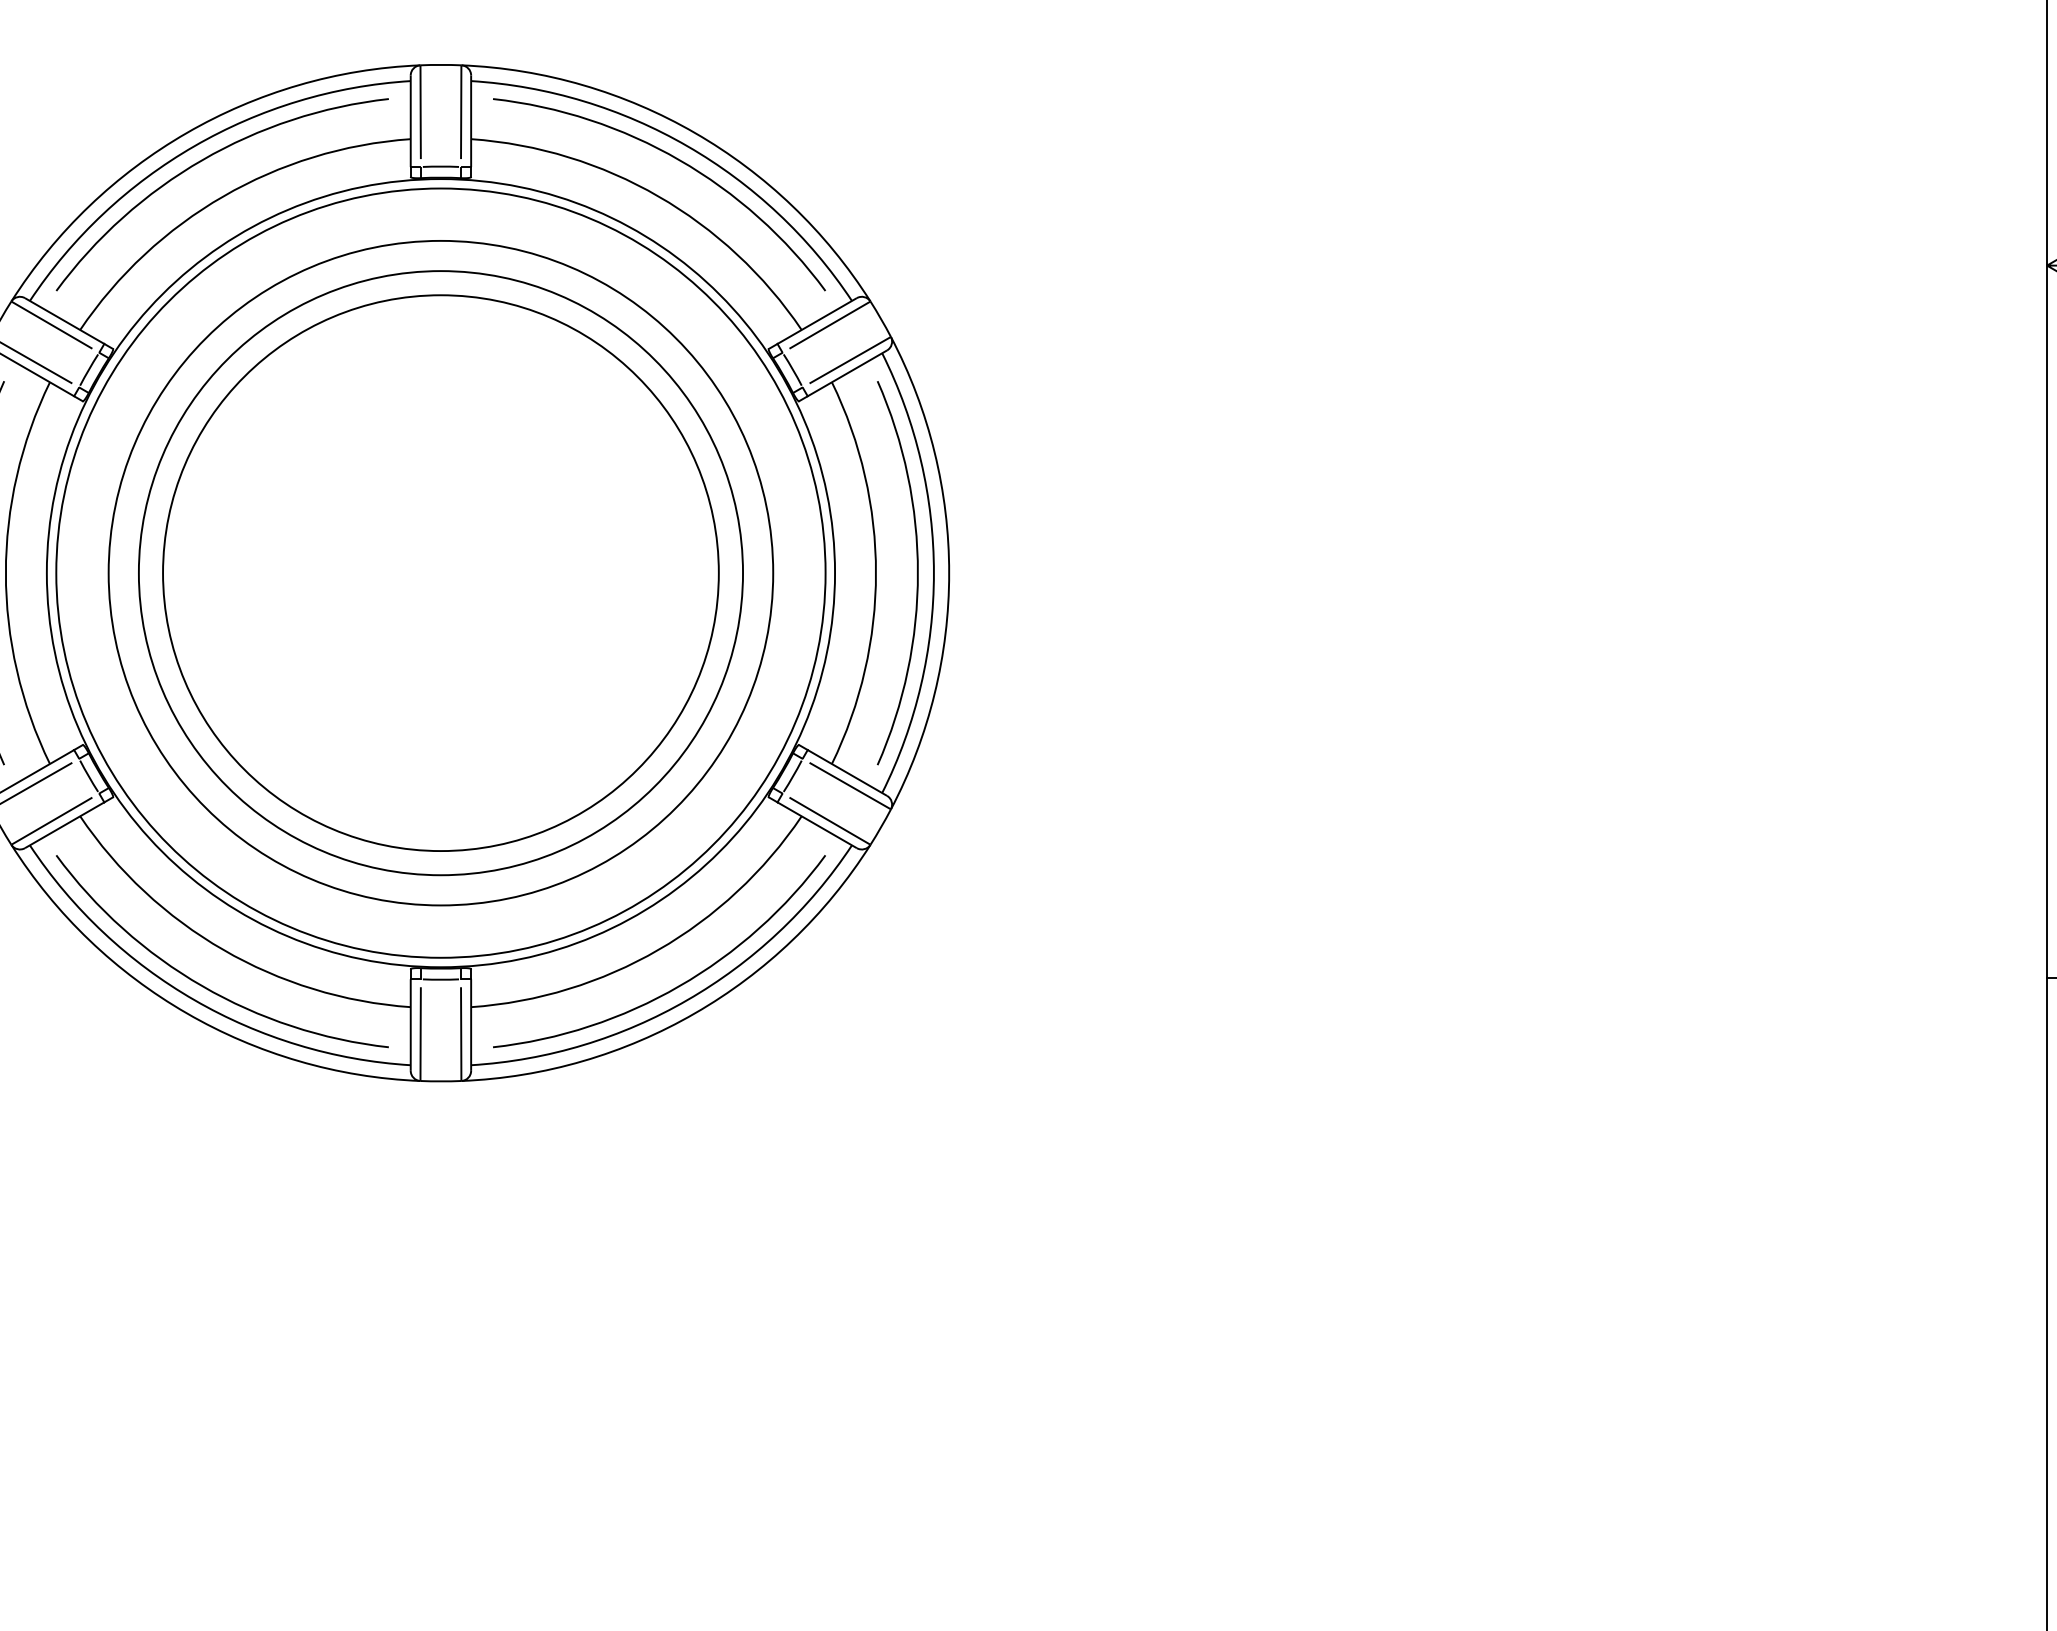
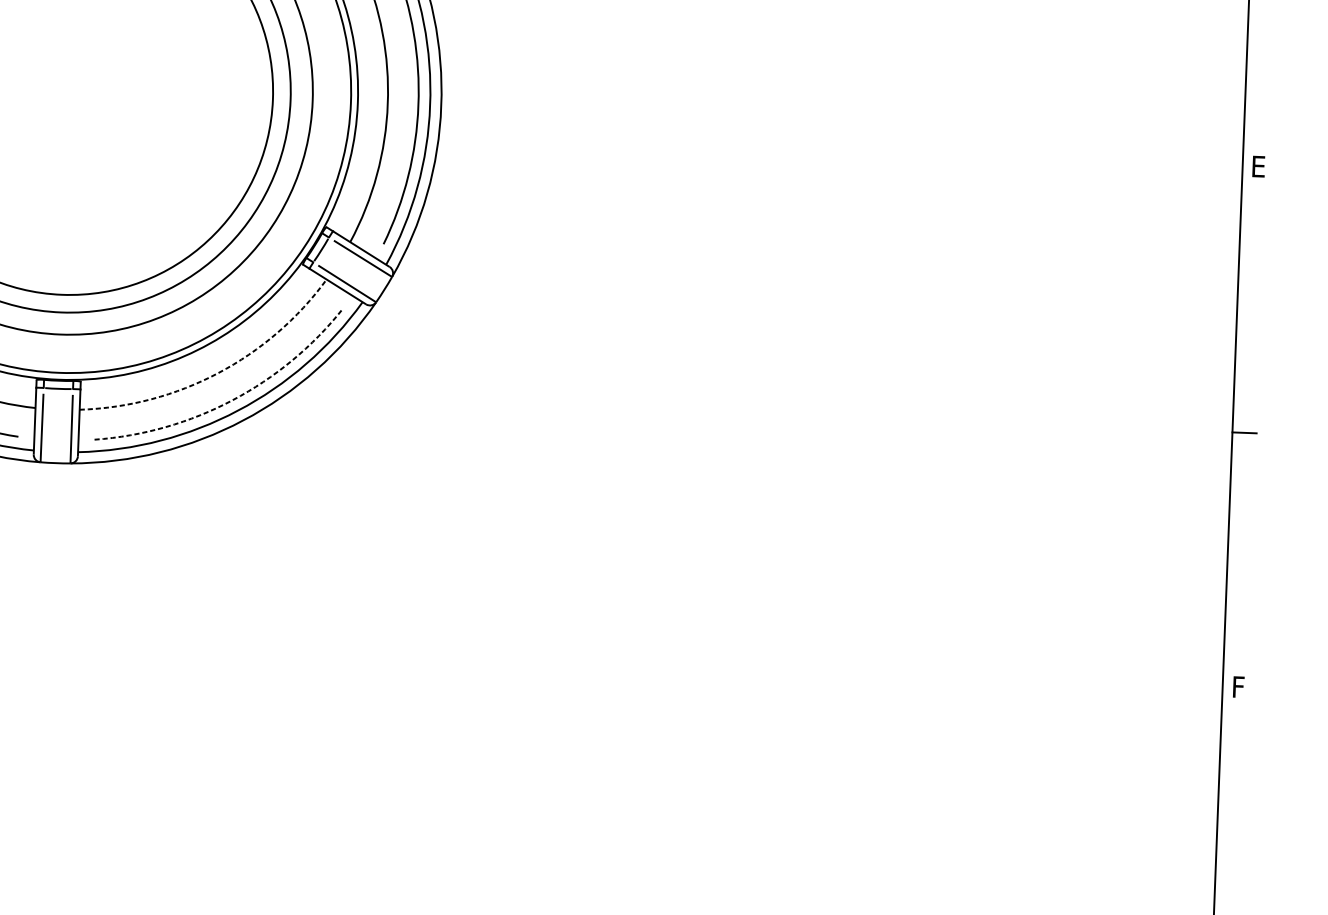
arc: (658, 949) -> (218, 372), solid -> dashed
arc: (679, 986) -> (232, 400), solid -> dashed

